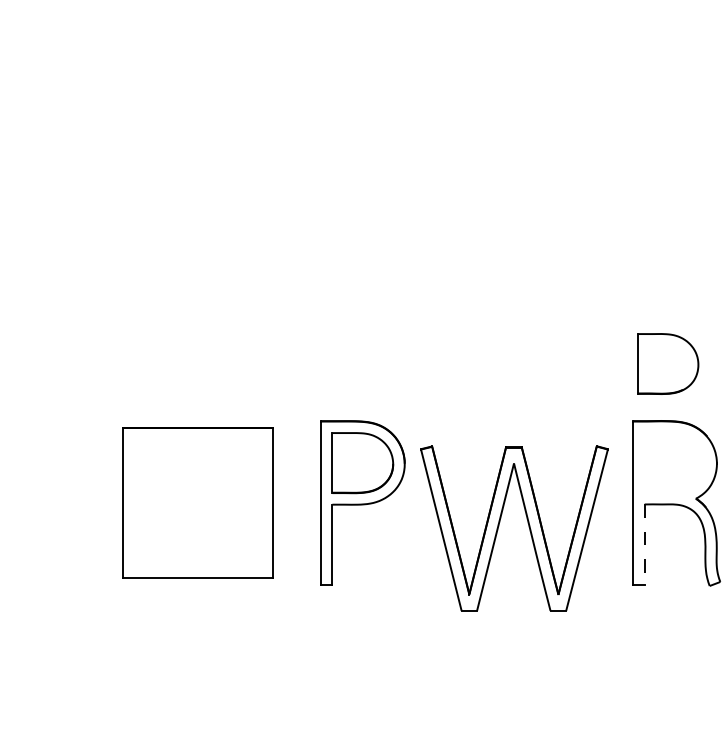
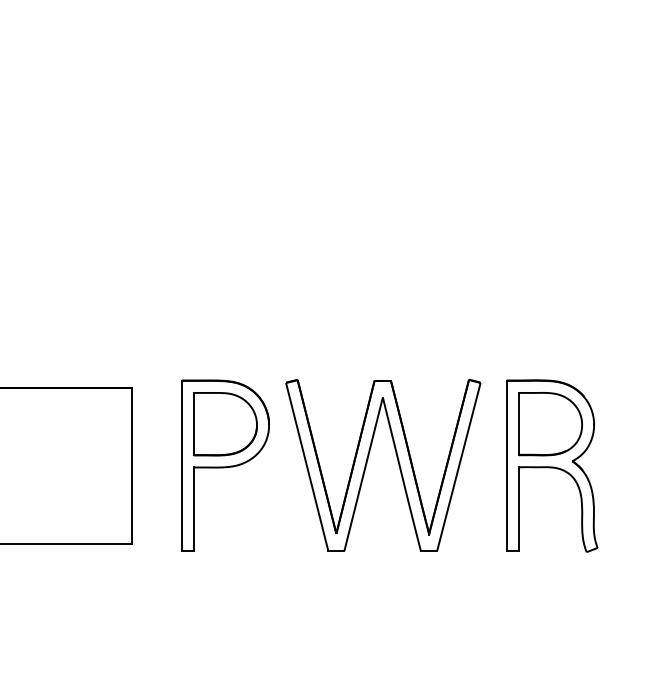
part: (668, 363) -> (551, 423), moved
part: (527, 523) -> (396, 460), moved
line: (644, 545) -> (518, 509), dashed -> solid

